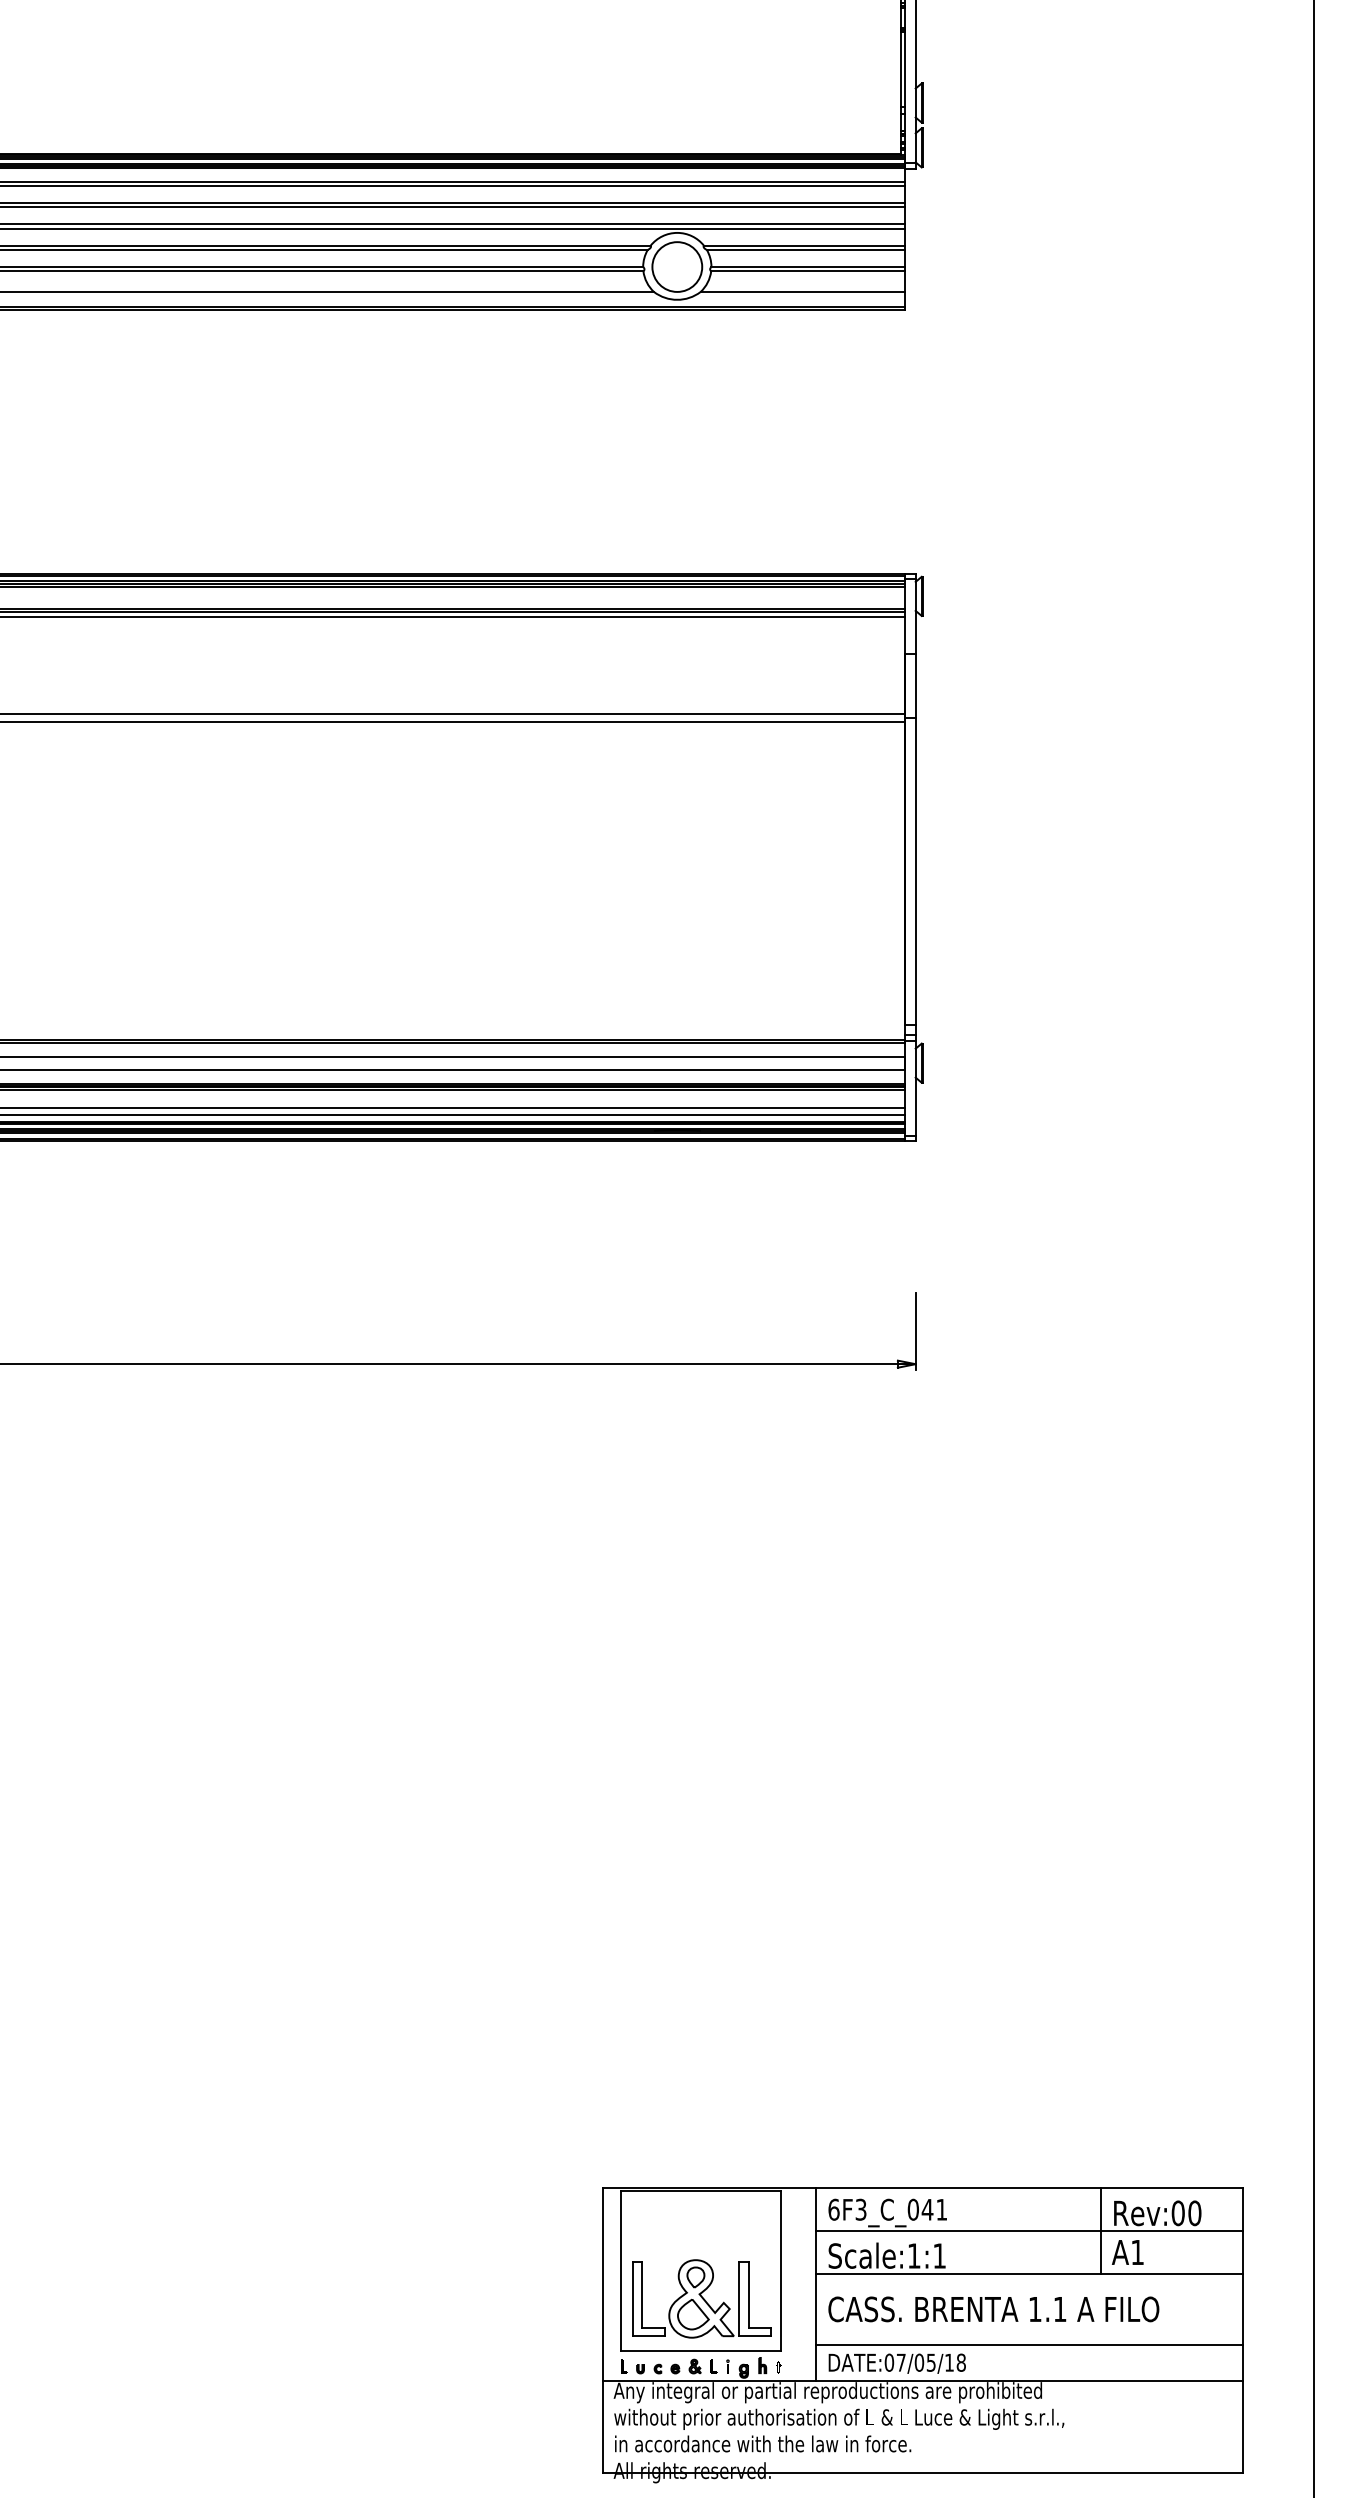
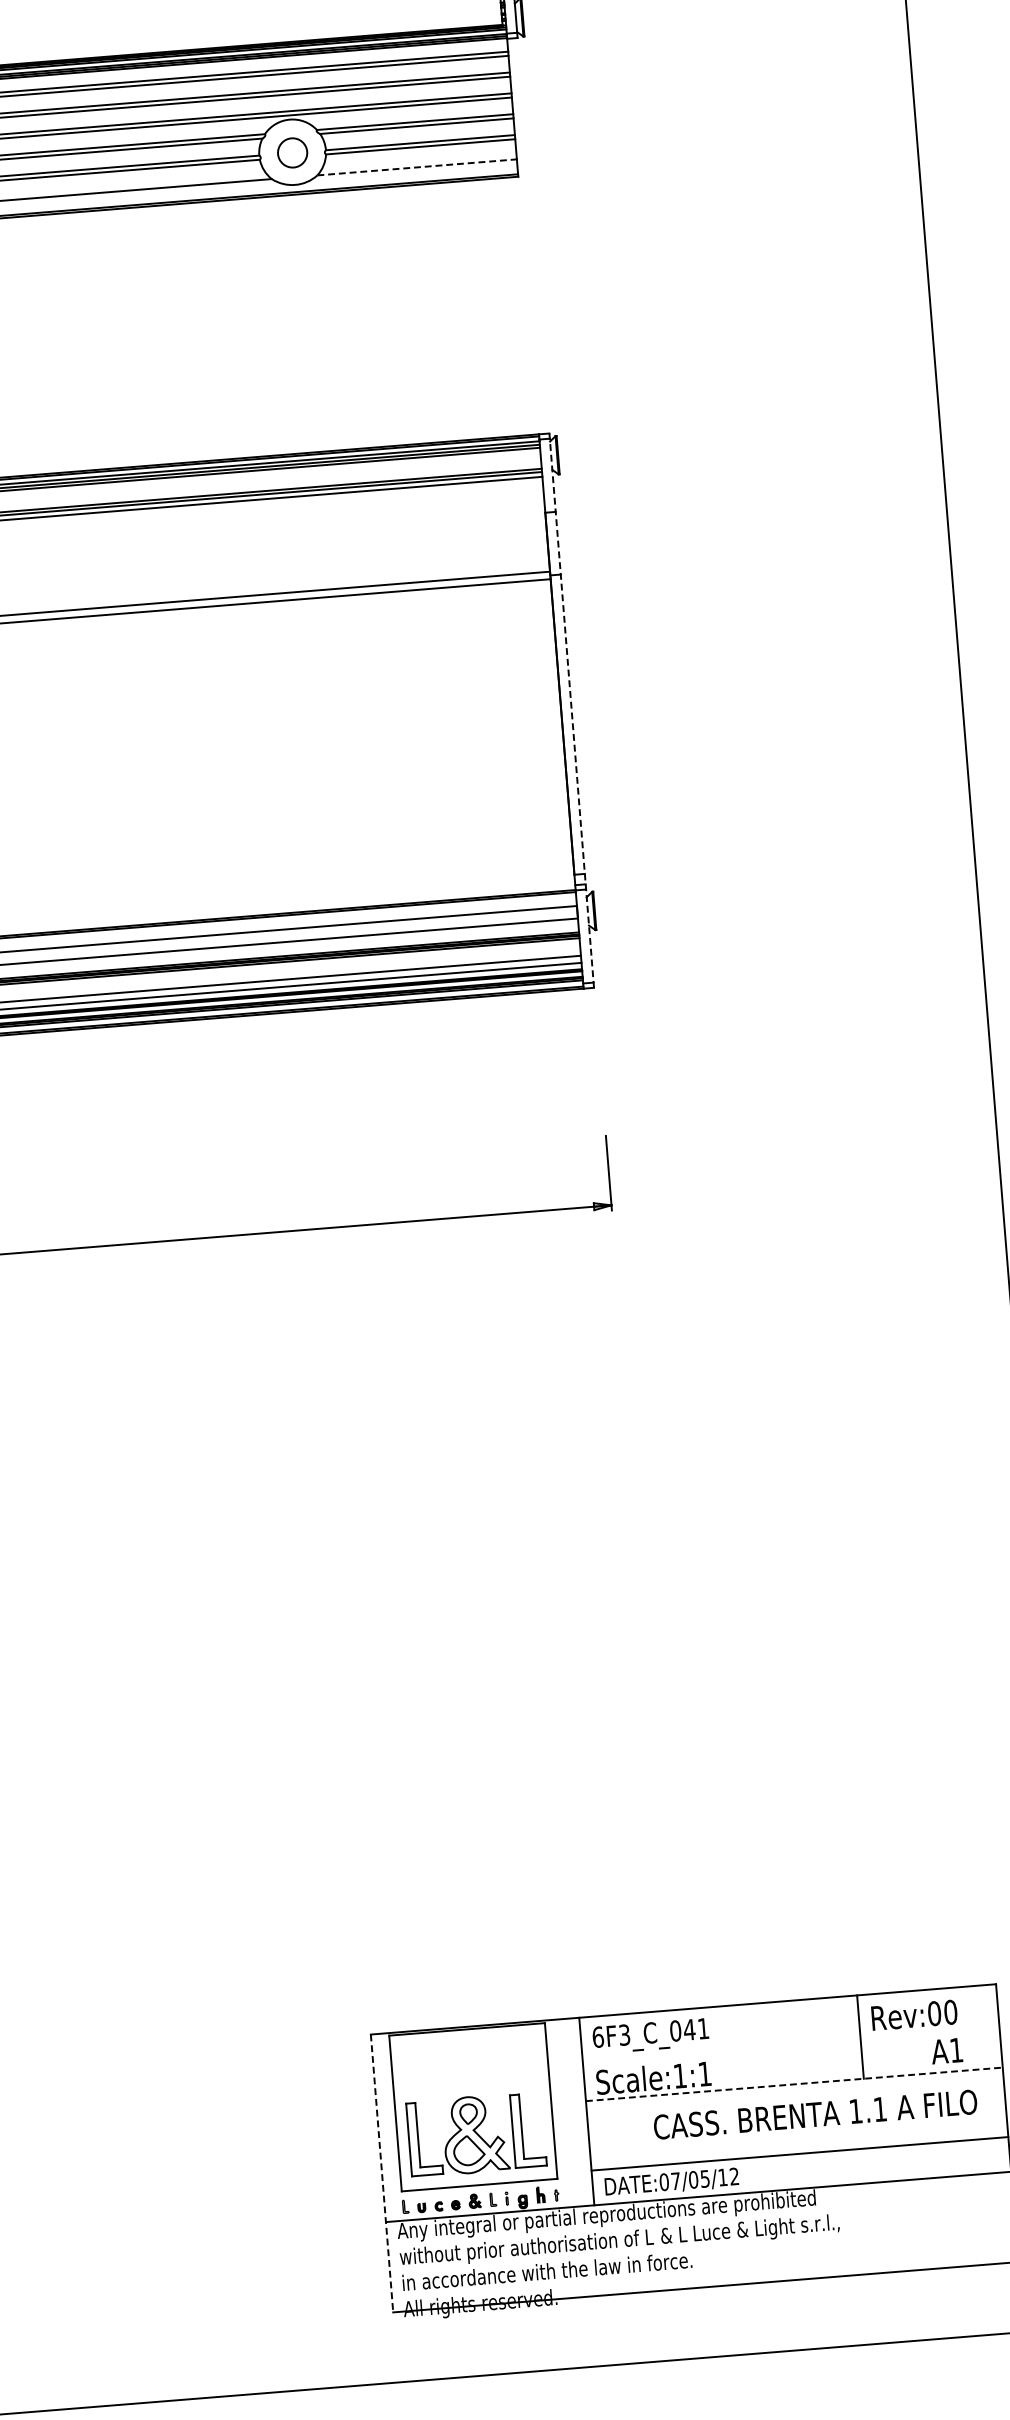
circle: (677, 266) -> (292, 152), size x0.6
line: (803, 291) -> (417, 166), solid -> dashed
line: (915, 857) -> (571, 710), solid -> dashed
line: (1029, 2231) -> (790, 2043), removed
text: (1127, 2252) -> (946, 2051), moved
line: (1030, 2273) -> (795, 2083), solid -> dashed
text: (993, 2309) -> (815, 2114), moved
line: (602, 2331) -> (381, 2174), solid -> dashed
text: (960, 2362) -> (733, 2176), DATE:07/05/18 -> DATE:07/05/12

